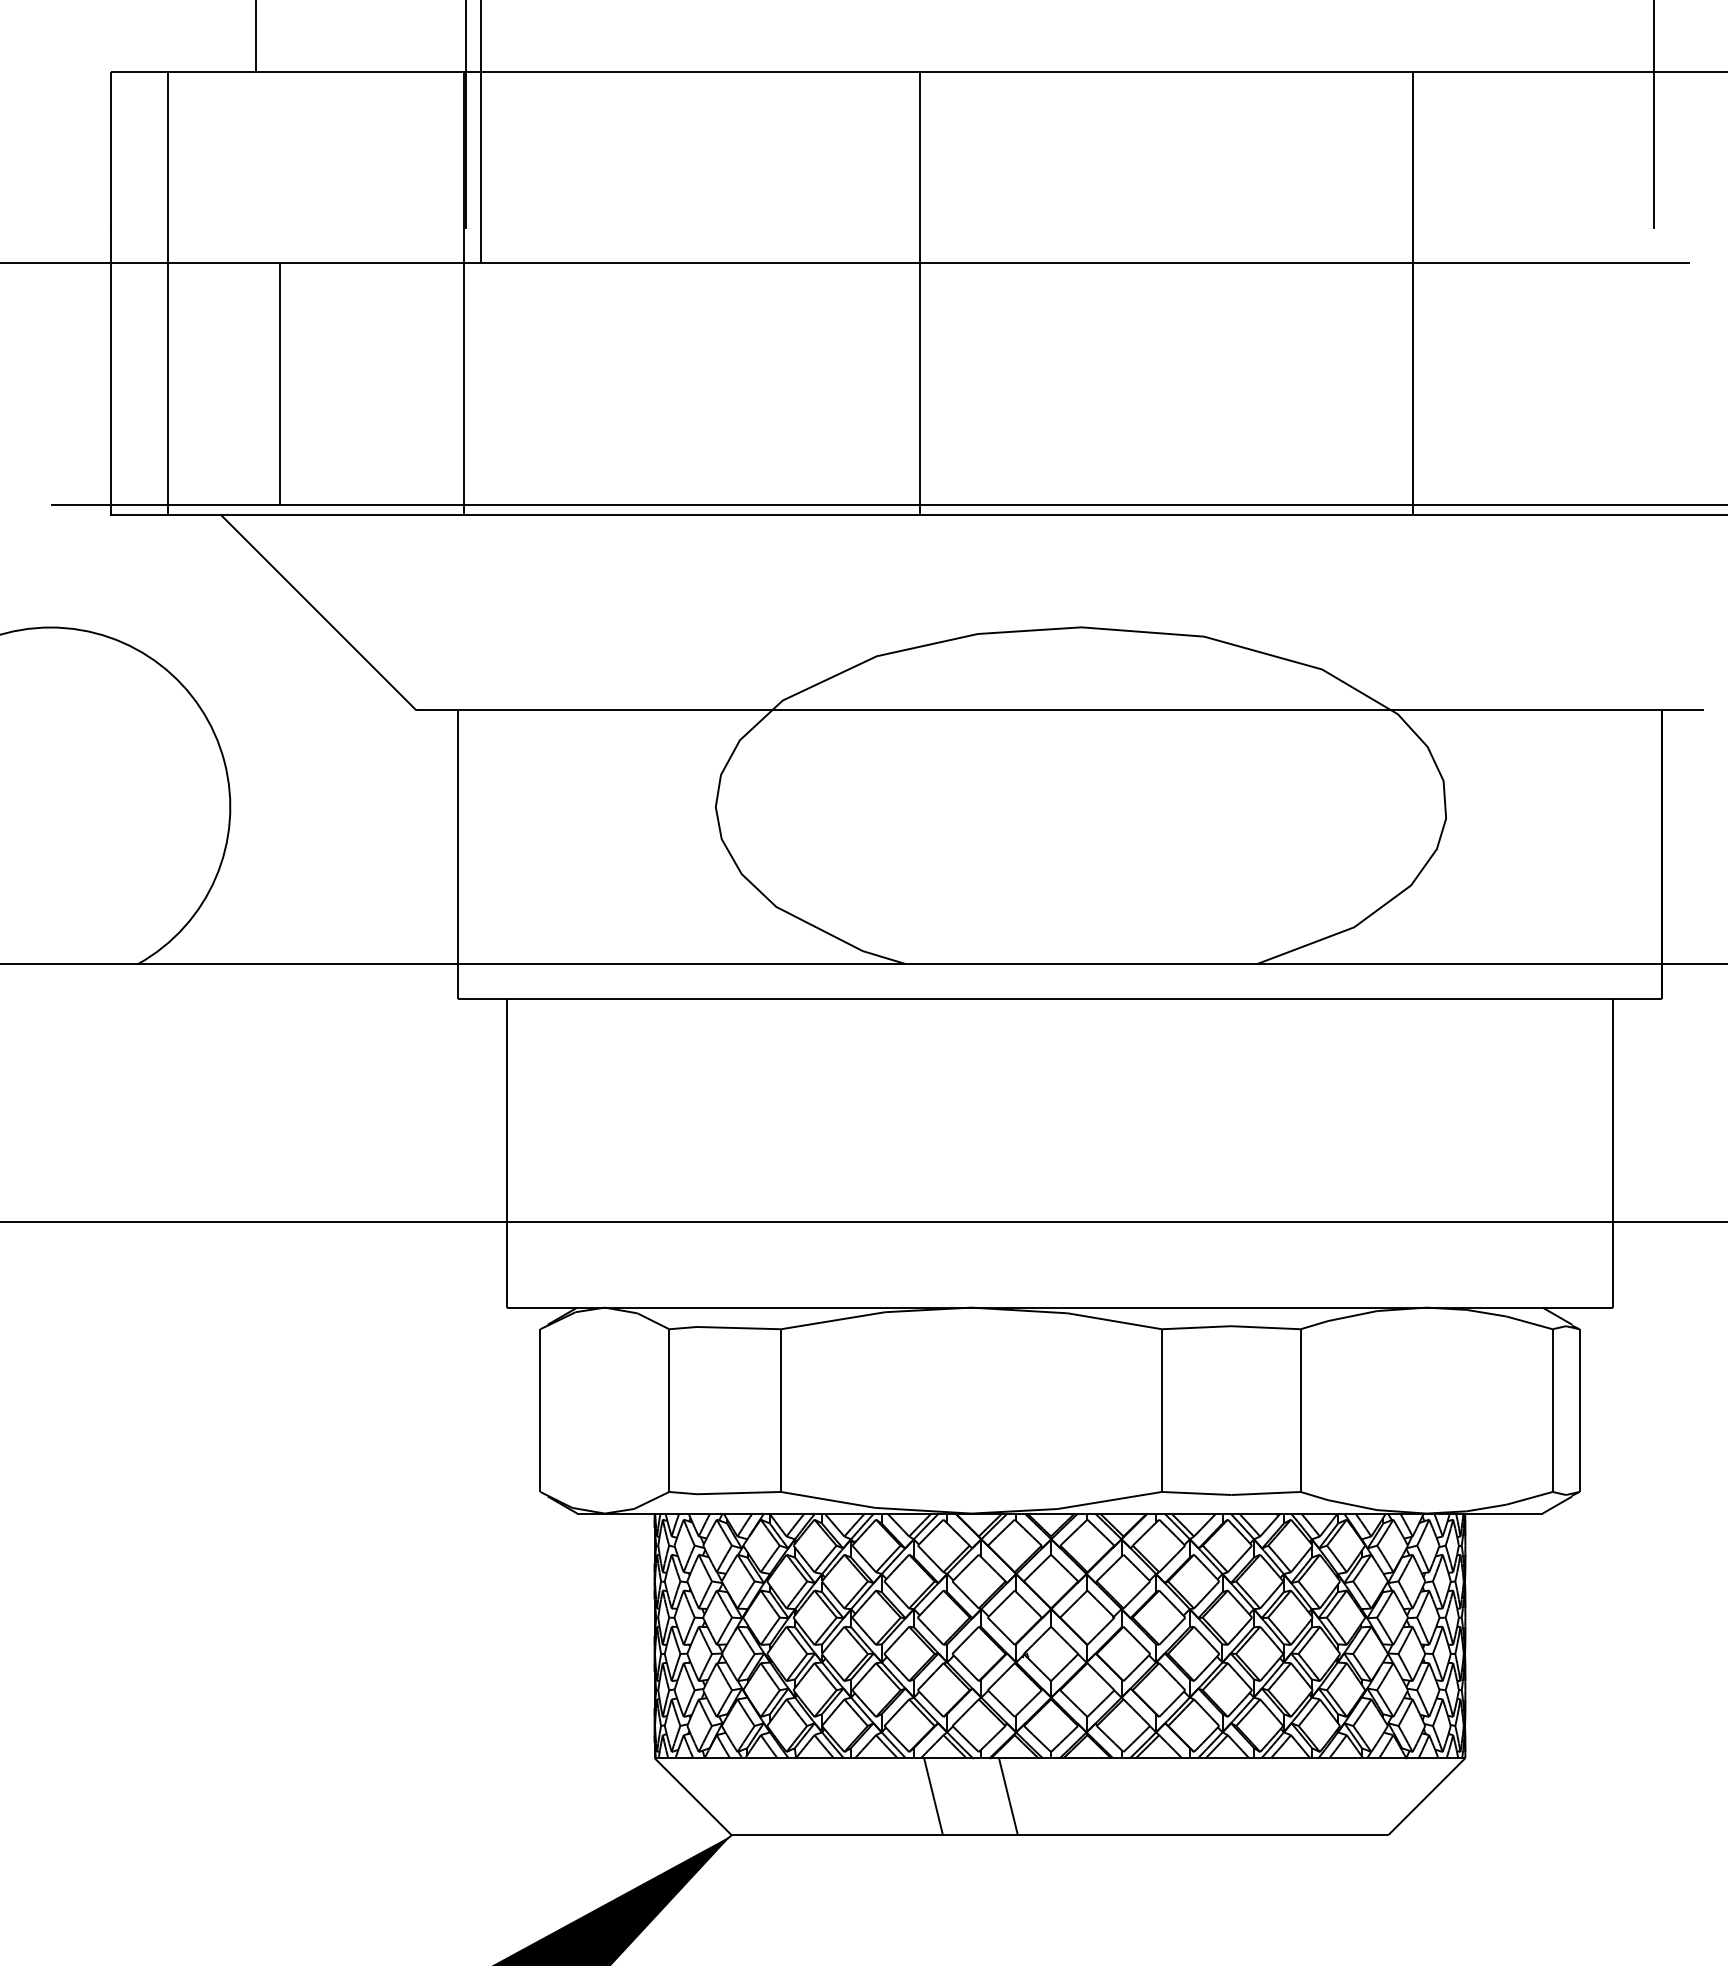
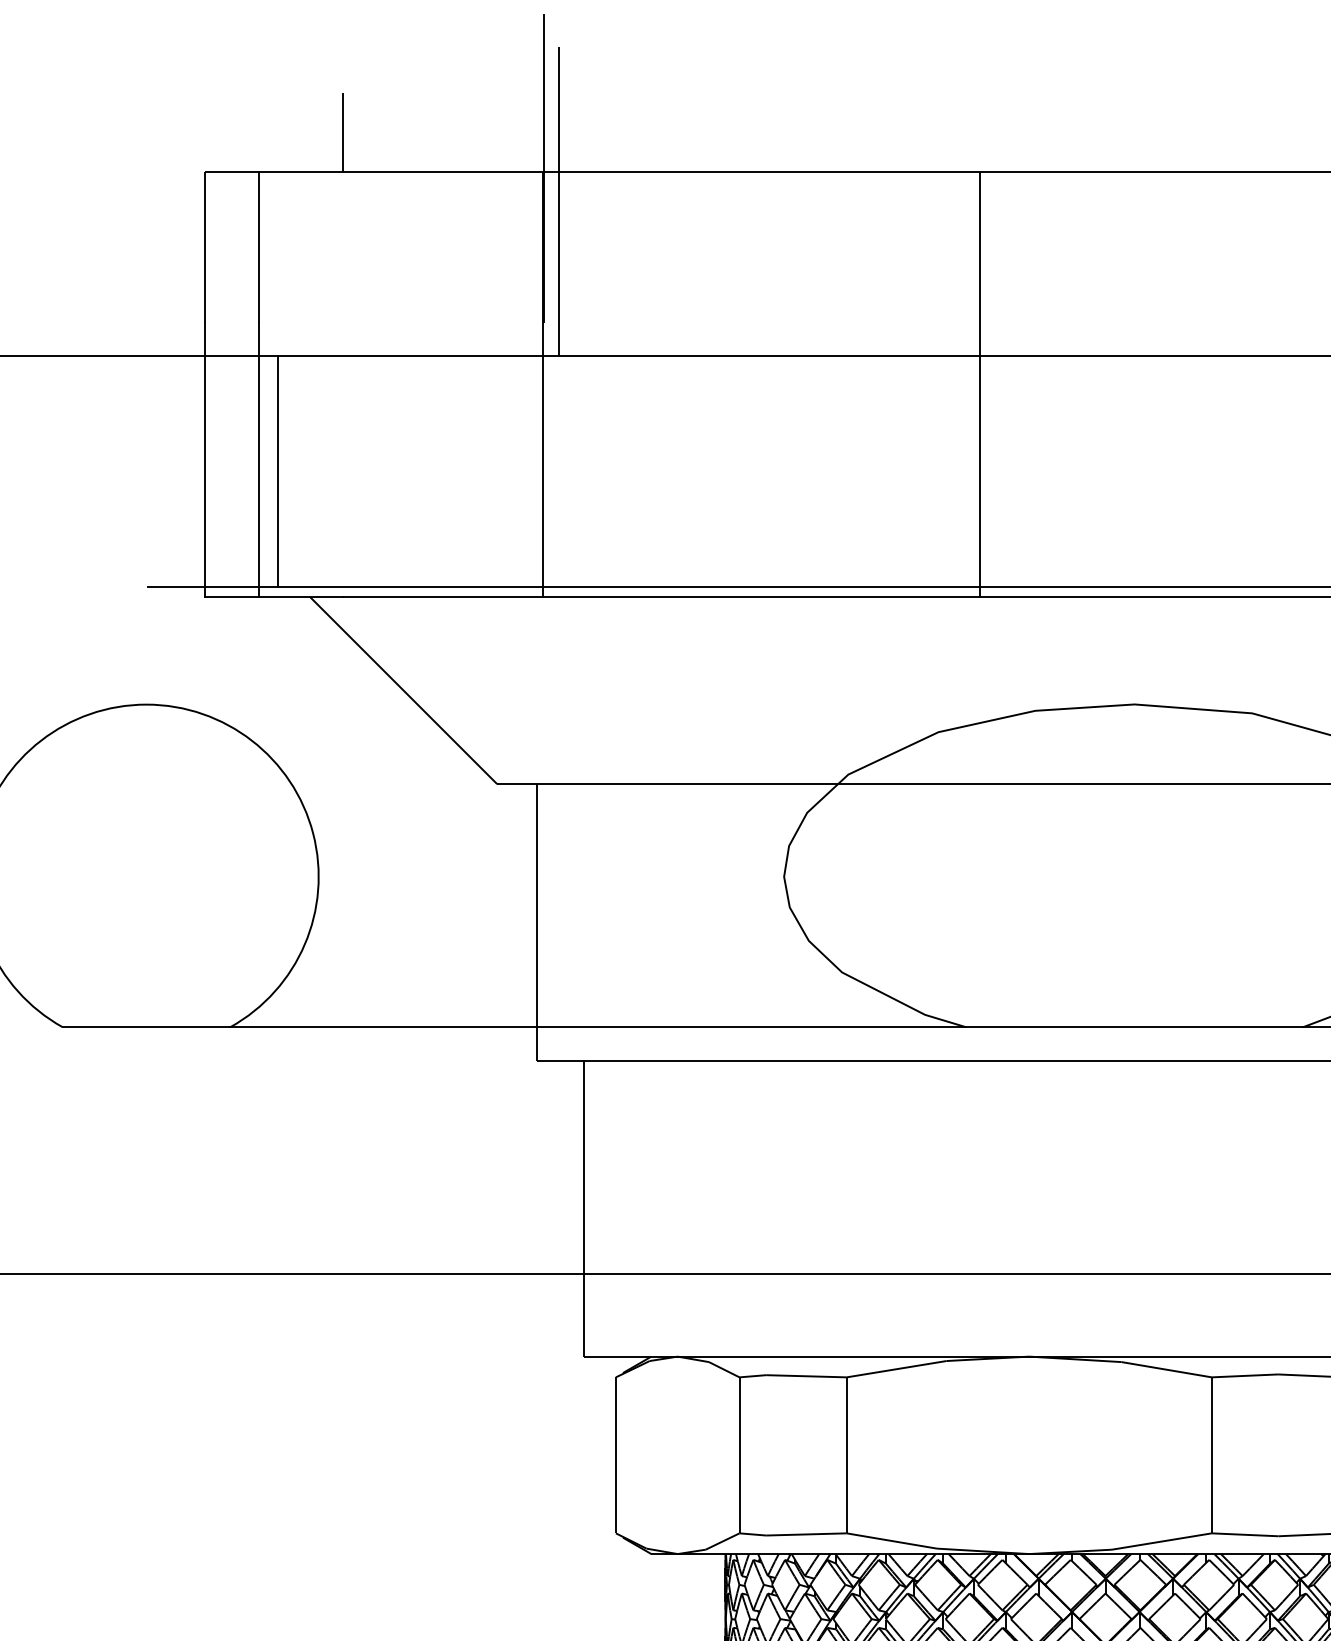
line: (279, 384) -> (277, 471), moved

